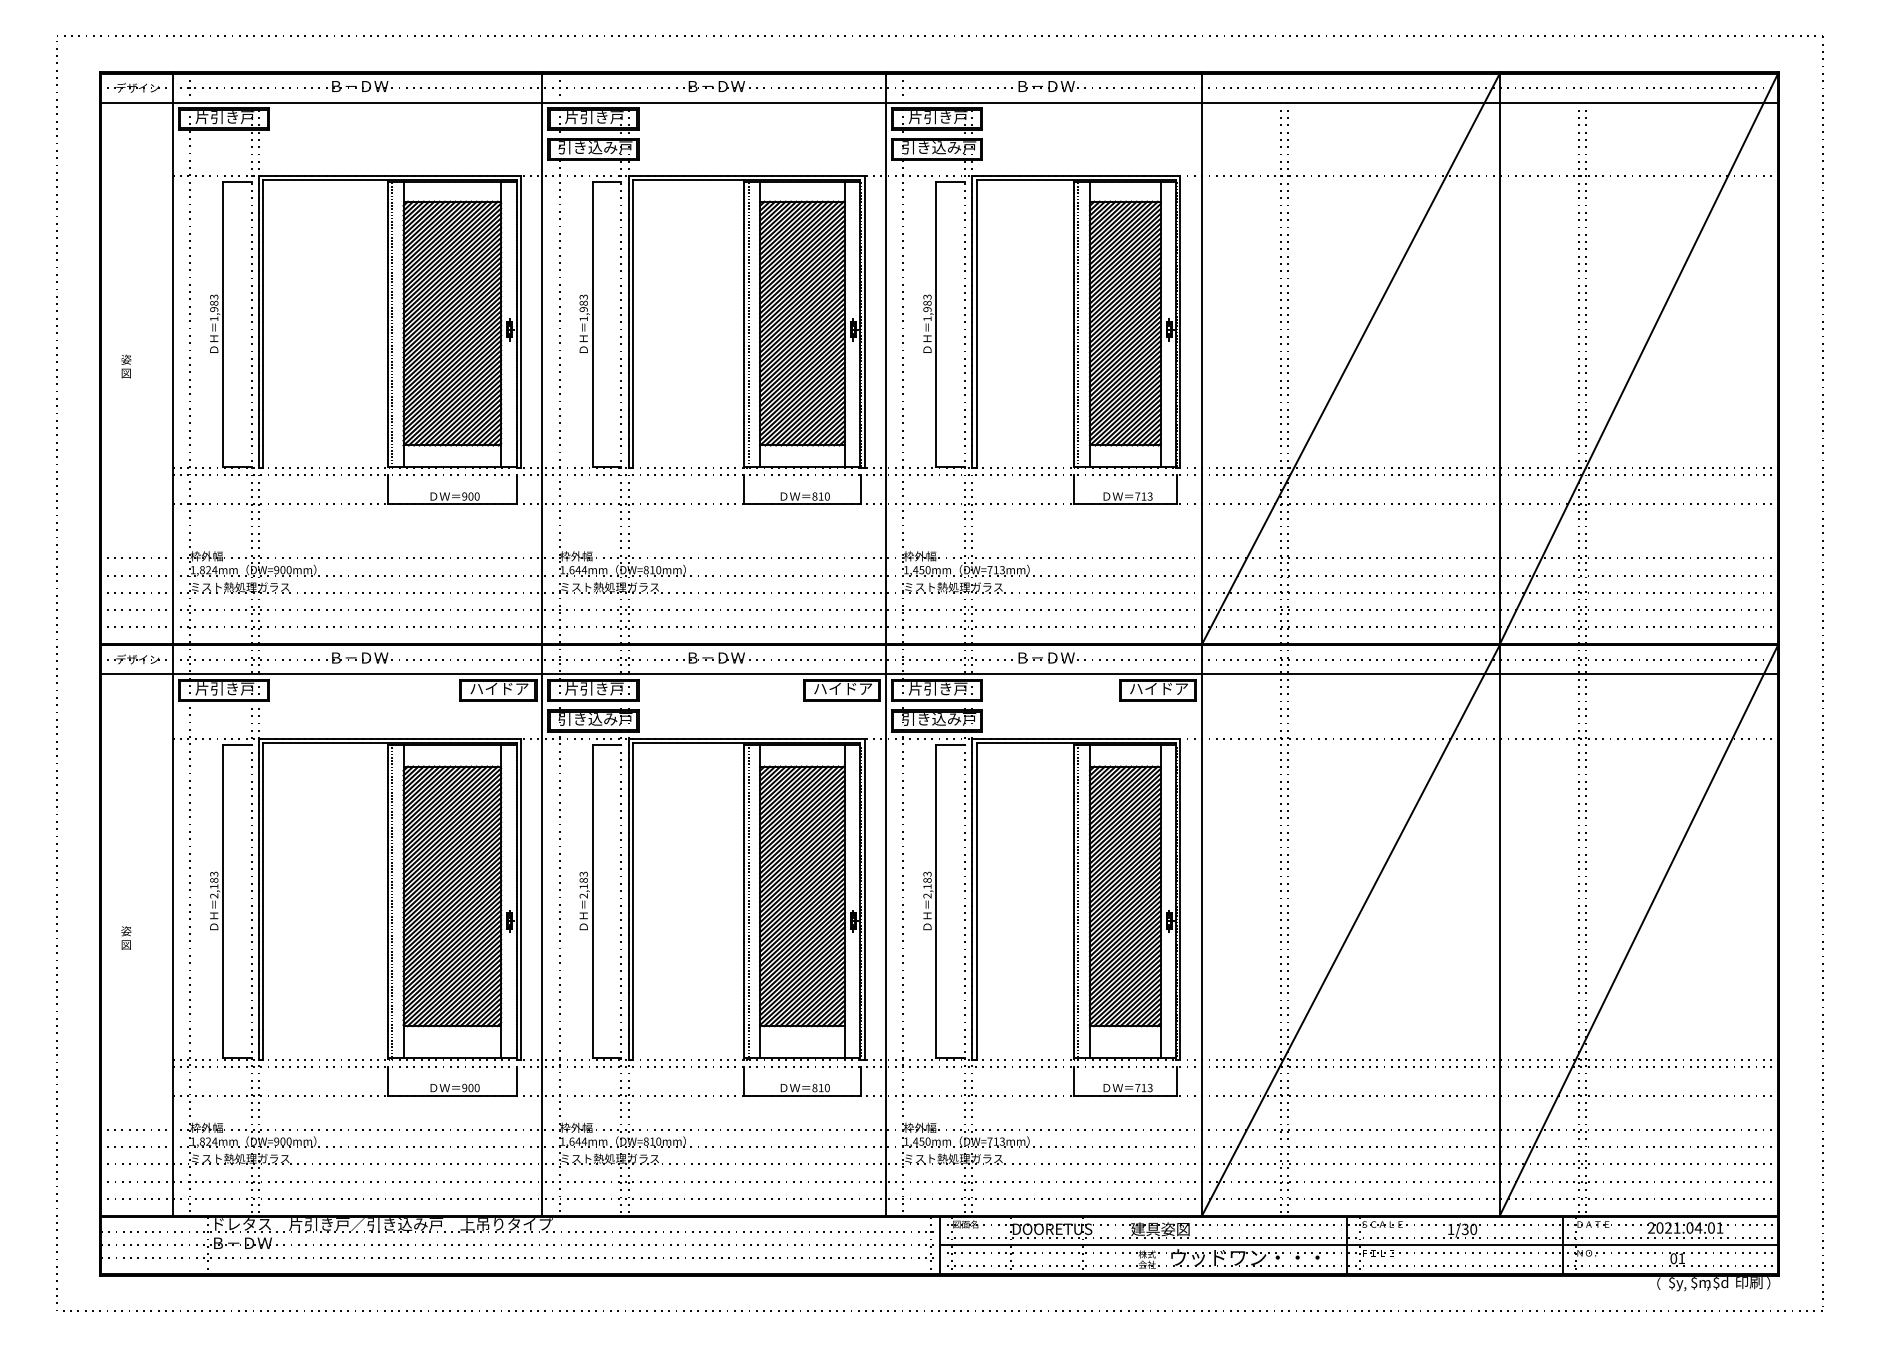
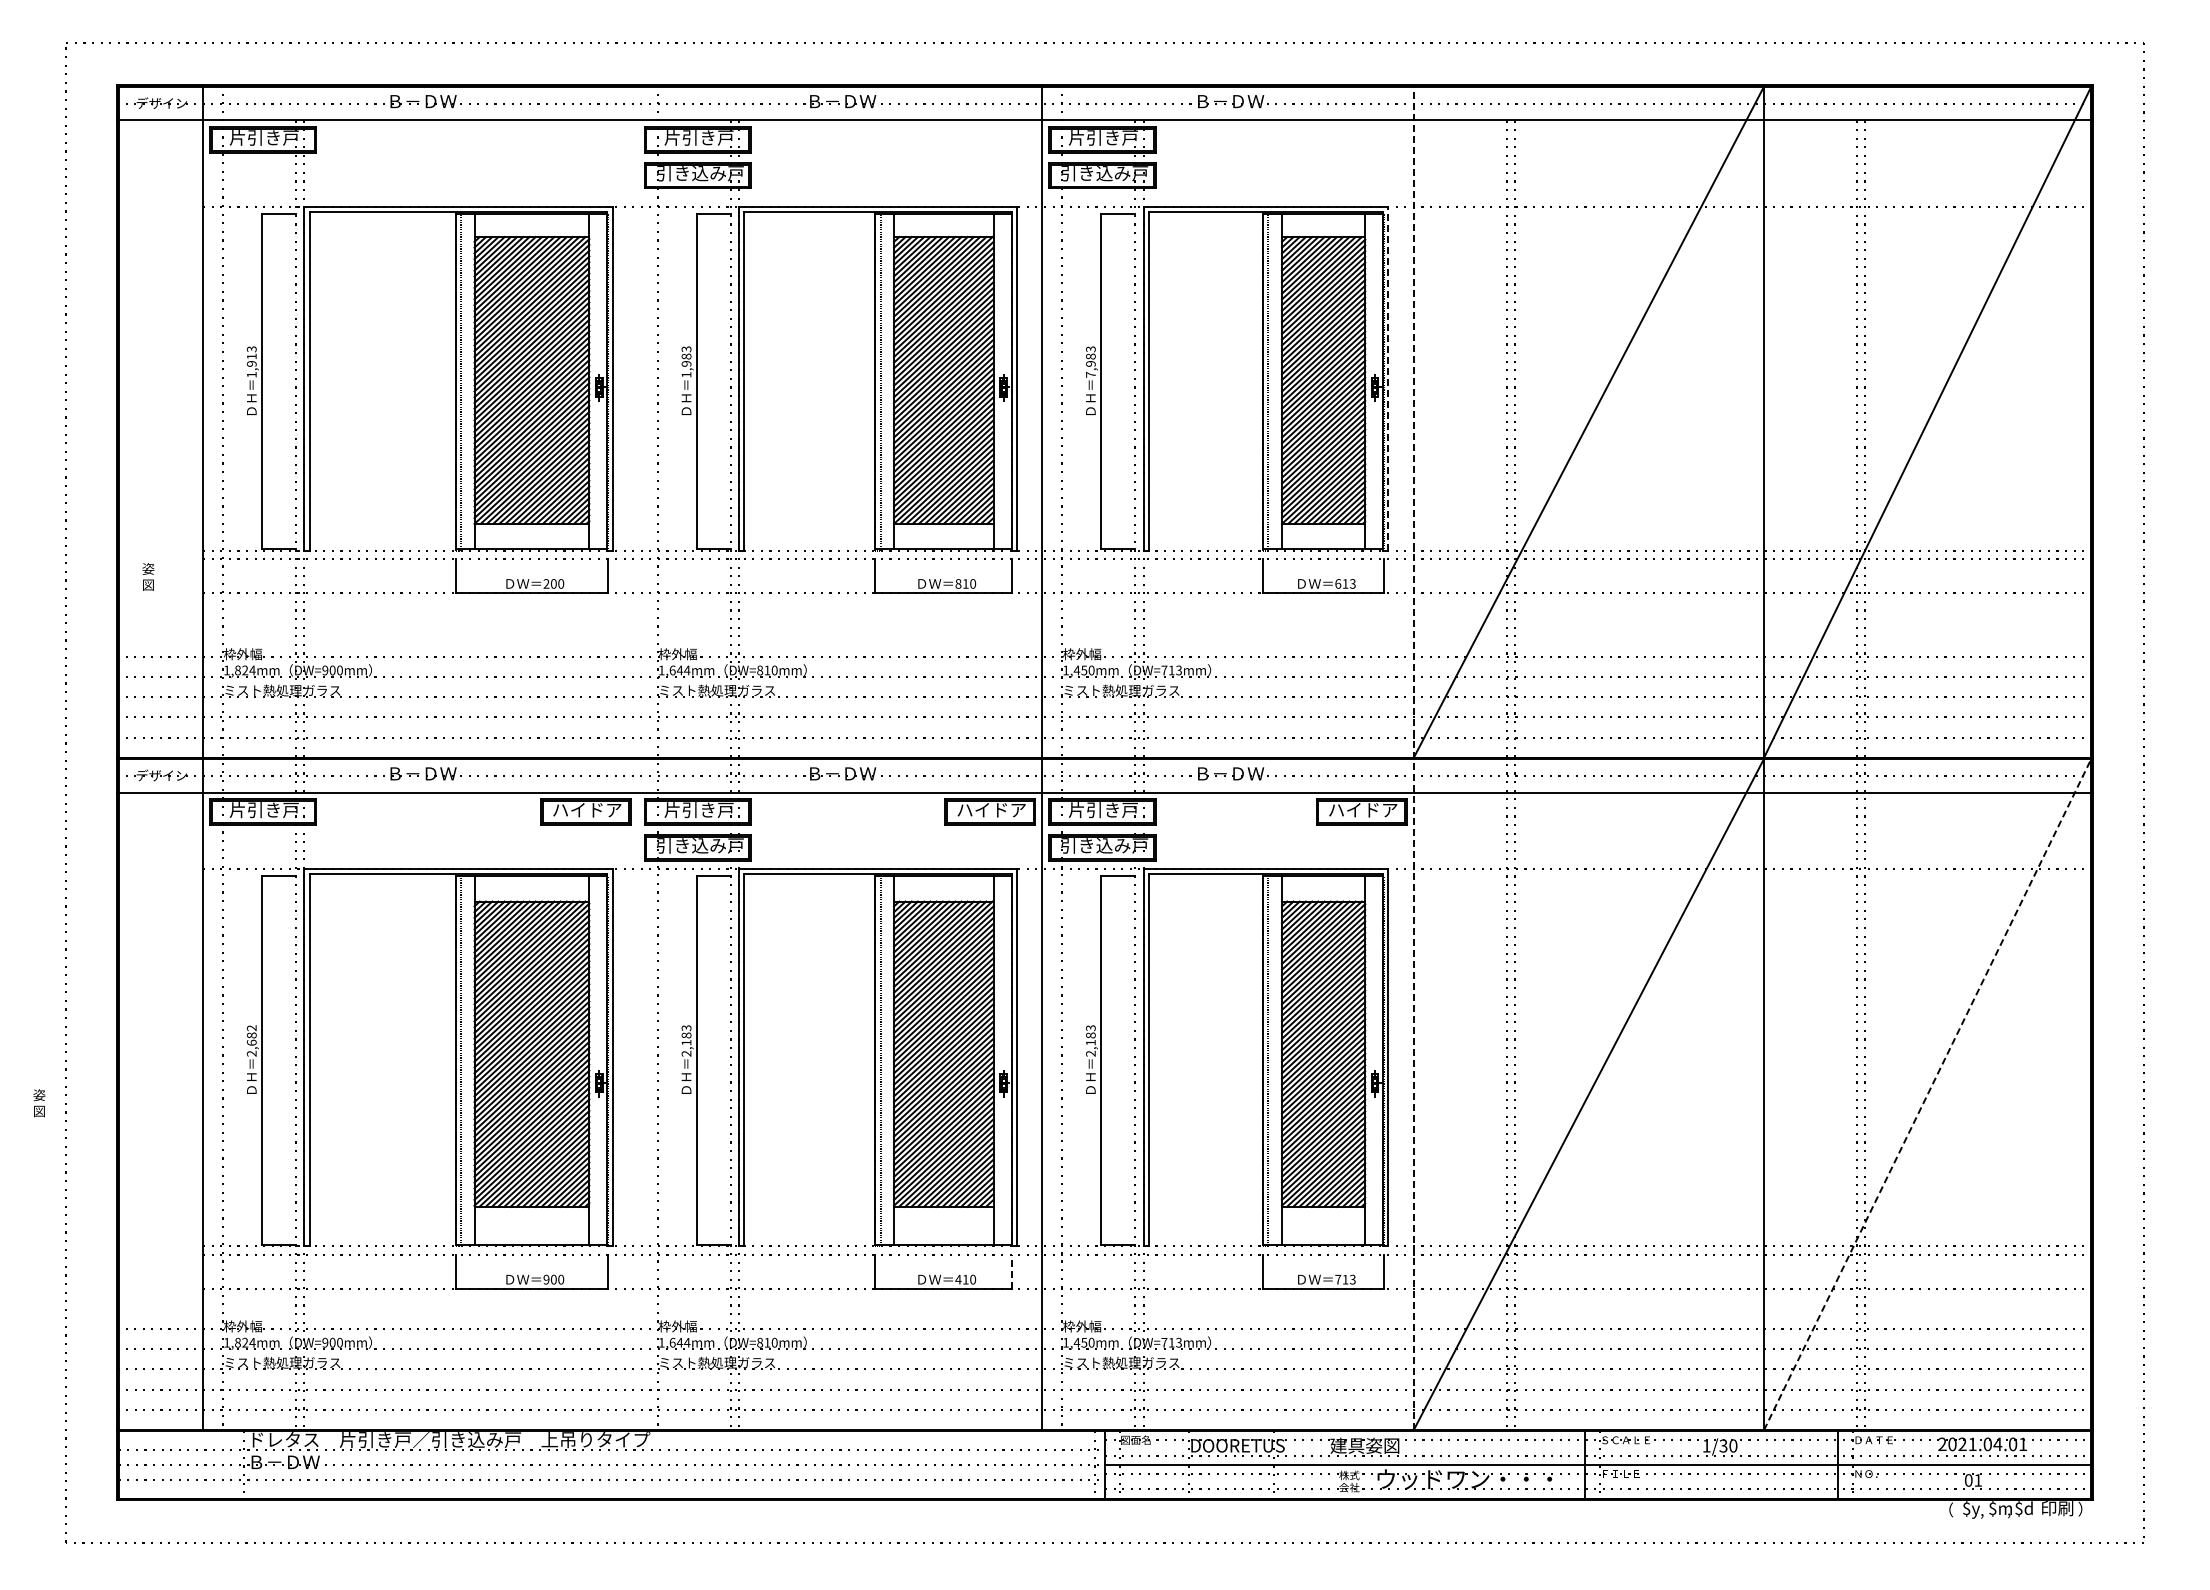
text: (213, 303) -> (251, 356), 1,983 -> 1,913
text: (927, 318) -> (1090, 374), 1,983 -> 7,983
line: (1180, 321) -> (1388, 378), solid -> dashed
text: (126, 366) -> (148, 576), moved
text: (464, 496) -> (546, 583), 900 -> 200
text: (1137, 496) -> (1338, 583), 713 -> 613
line: (542, 644) -> (637, 757), removed
line: (1201, 644) -> (1413, 757), solid -> dashed
text: (213, 880) -> (251, 1035), 2,183 -> 2,682
line: (1638, 930) -> (1927, 1094), solid -> dashed
text: (126, 938) -> (39, 1103), moved
line: (860, 1081) -> (1012, 1271), solid -> dashed
text: (814, 1087) -> (958, 1279), 810 -> 410

